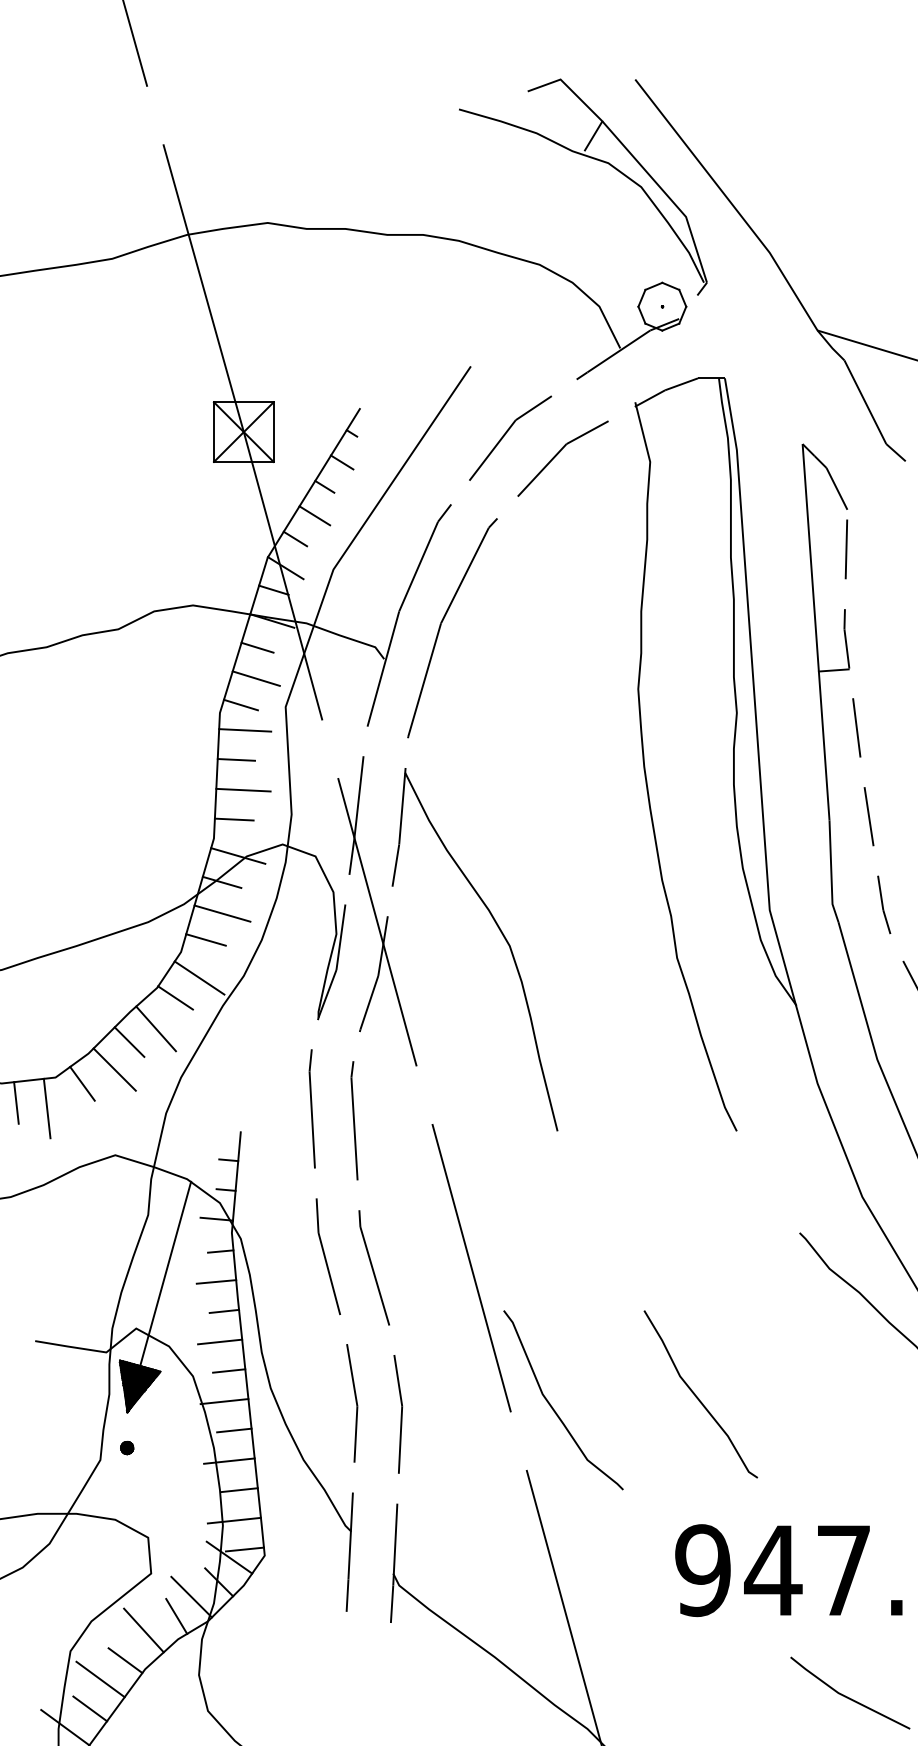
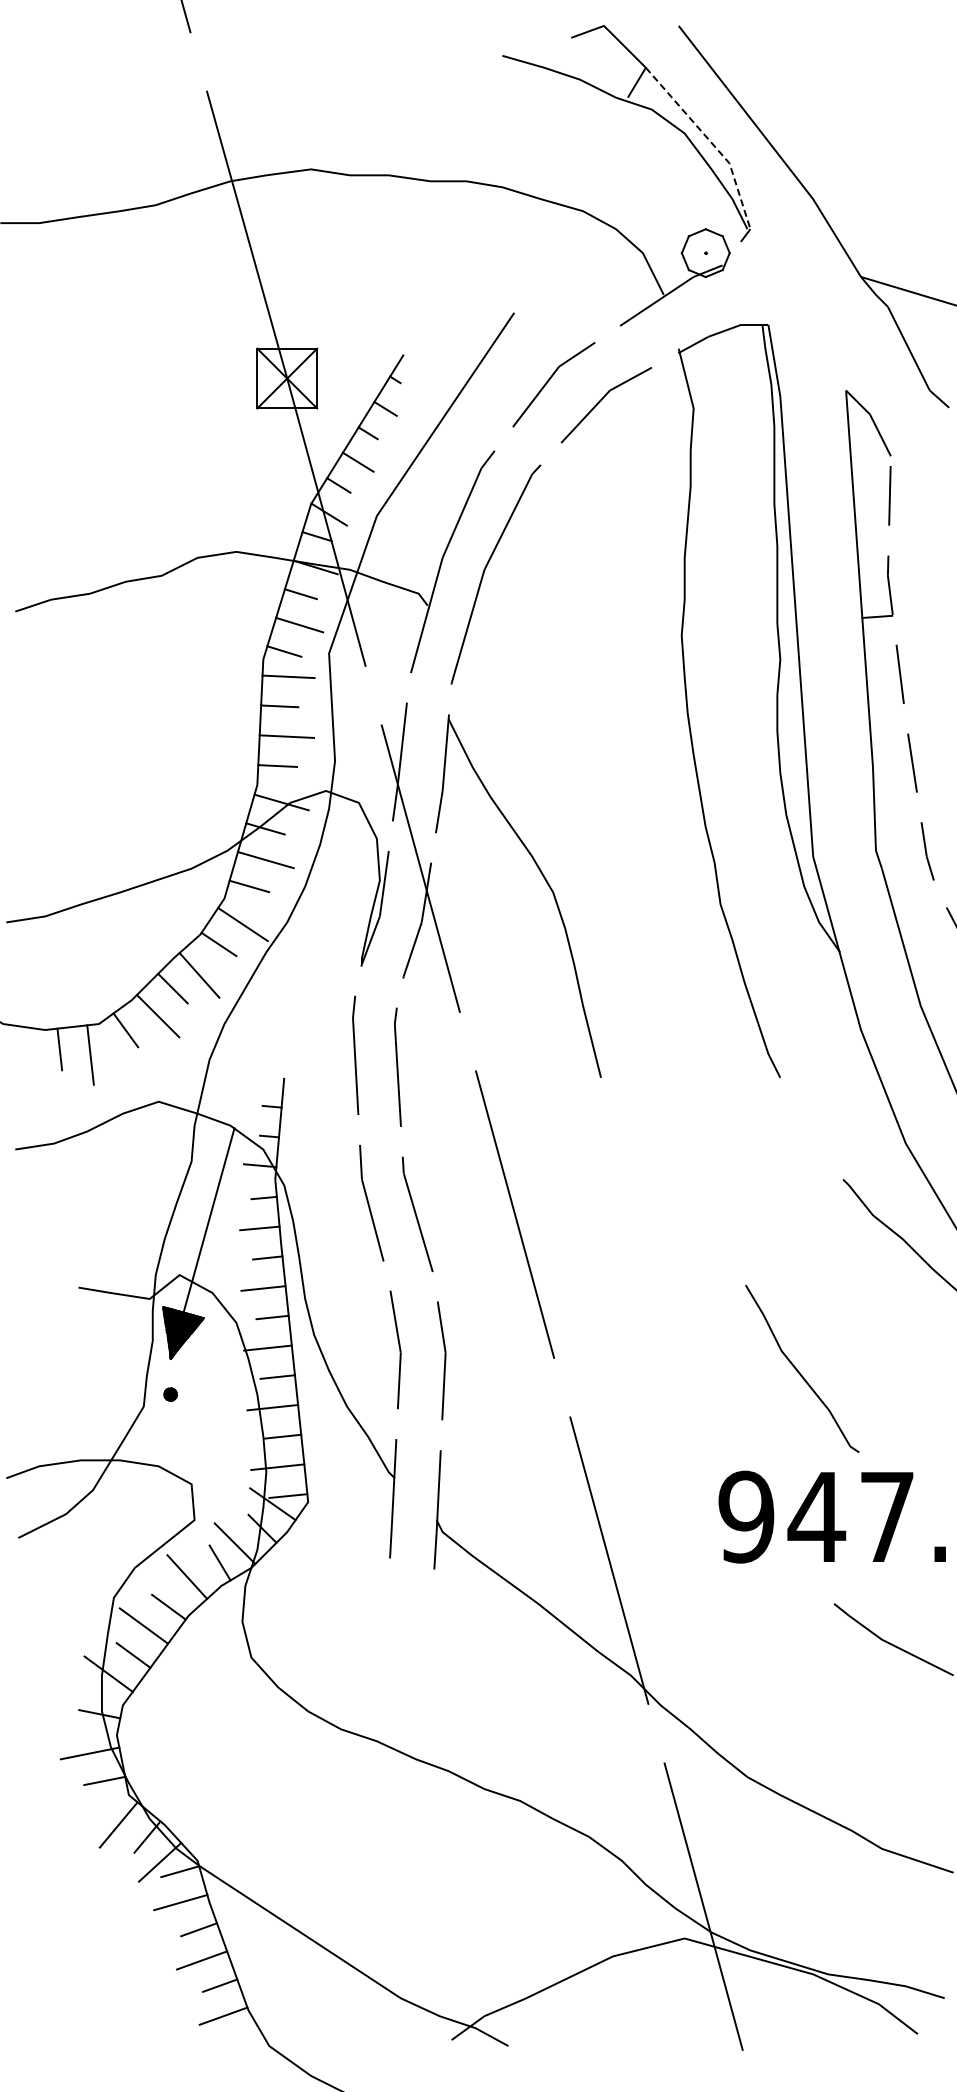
line: (667, 195) -> (710, 141), solid -> dashed
curve: (698, 1396) -> (799, 1371), moved
curve: (553, 1406) -> (596, 1353), removed

